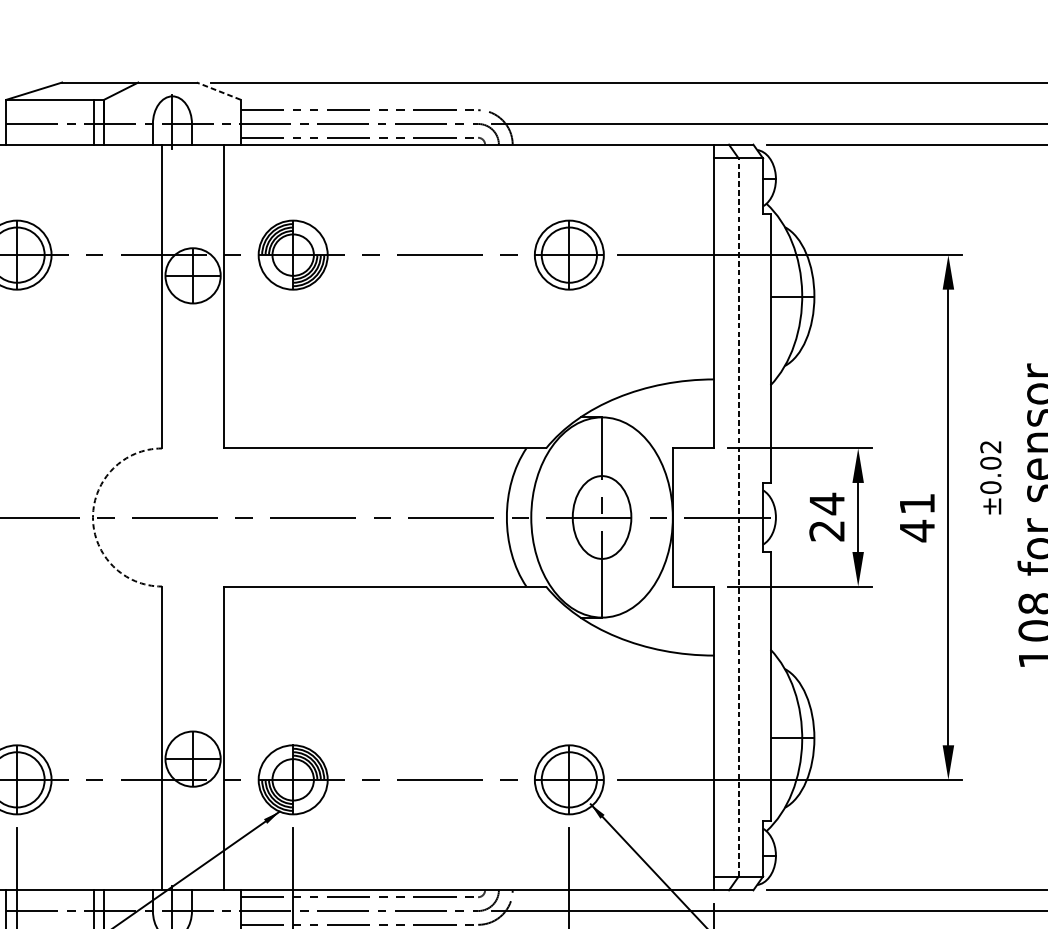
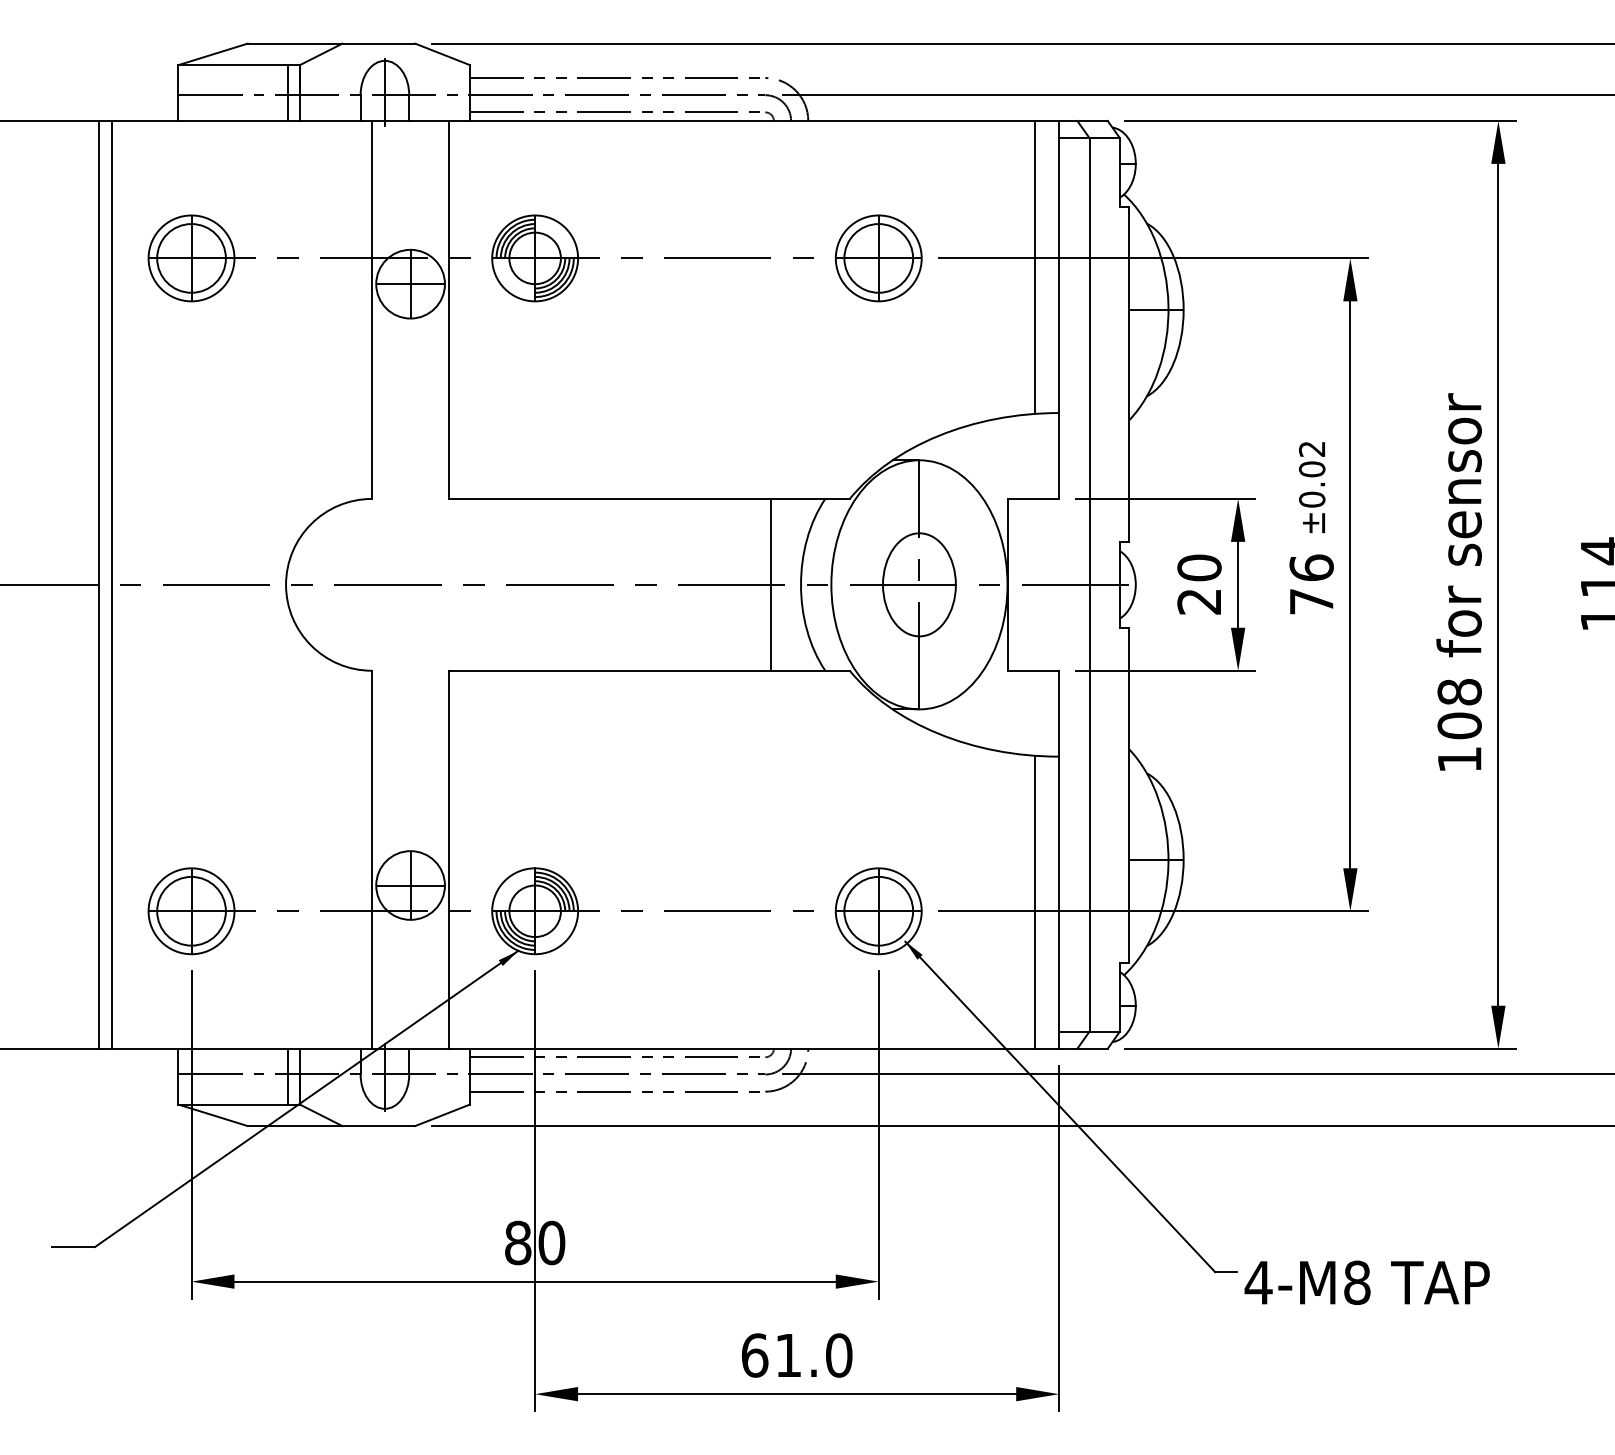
line: (218, 91) -> (442, 54), dashed -> solid
line: (694, 262) -> (1034, 267), added
text: (991, 477) -> (1312, 487), moved
text: (827, 504) -> (1199, 568), 24 -> 20
arc: (93, 517) -> (286, 584), dashed -> solid
line: (482, 517) -> (770, 584), added
line: (738, 517) -> (1089, 584), dashed -> solid
text: (917, 517) -> (1311, 584), 41 -> 76
line: (694, 771) -> (1034, 901), added

